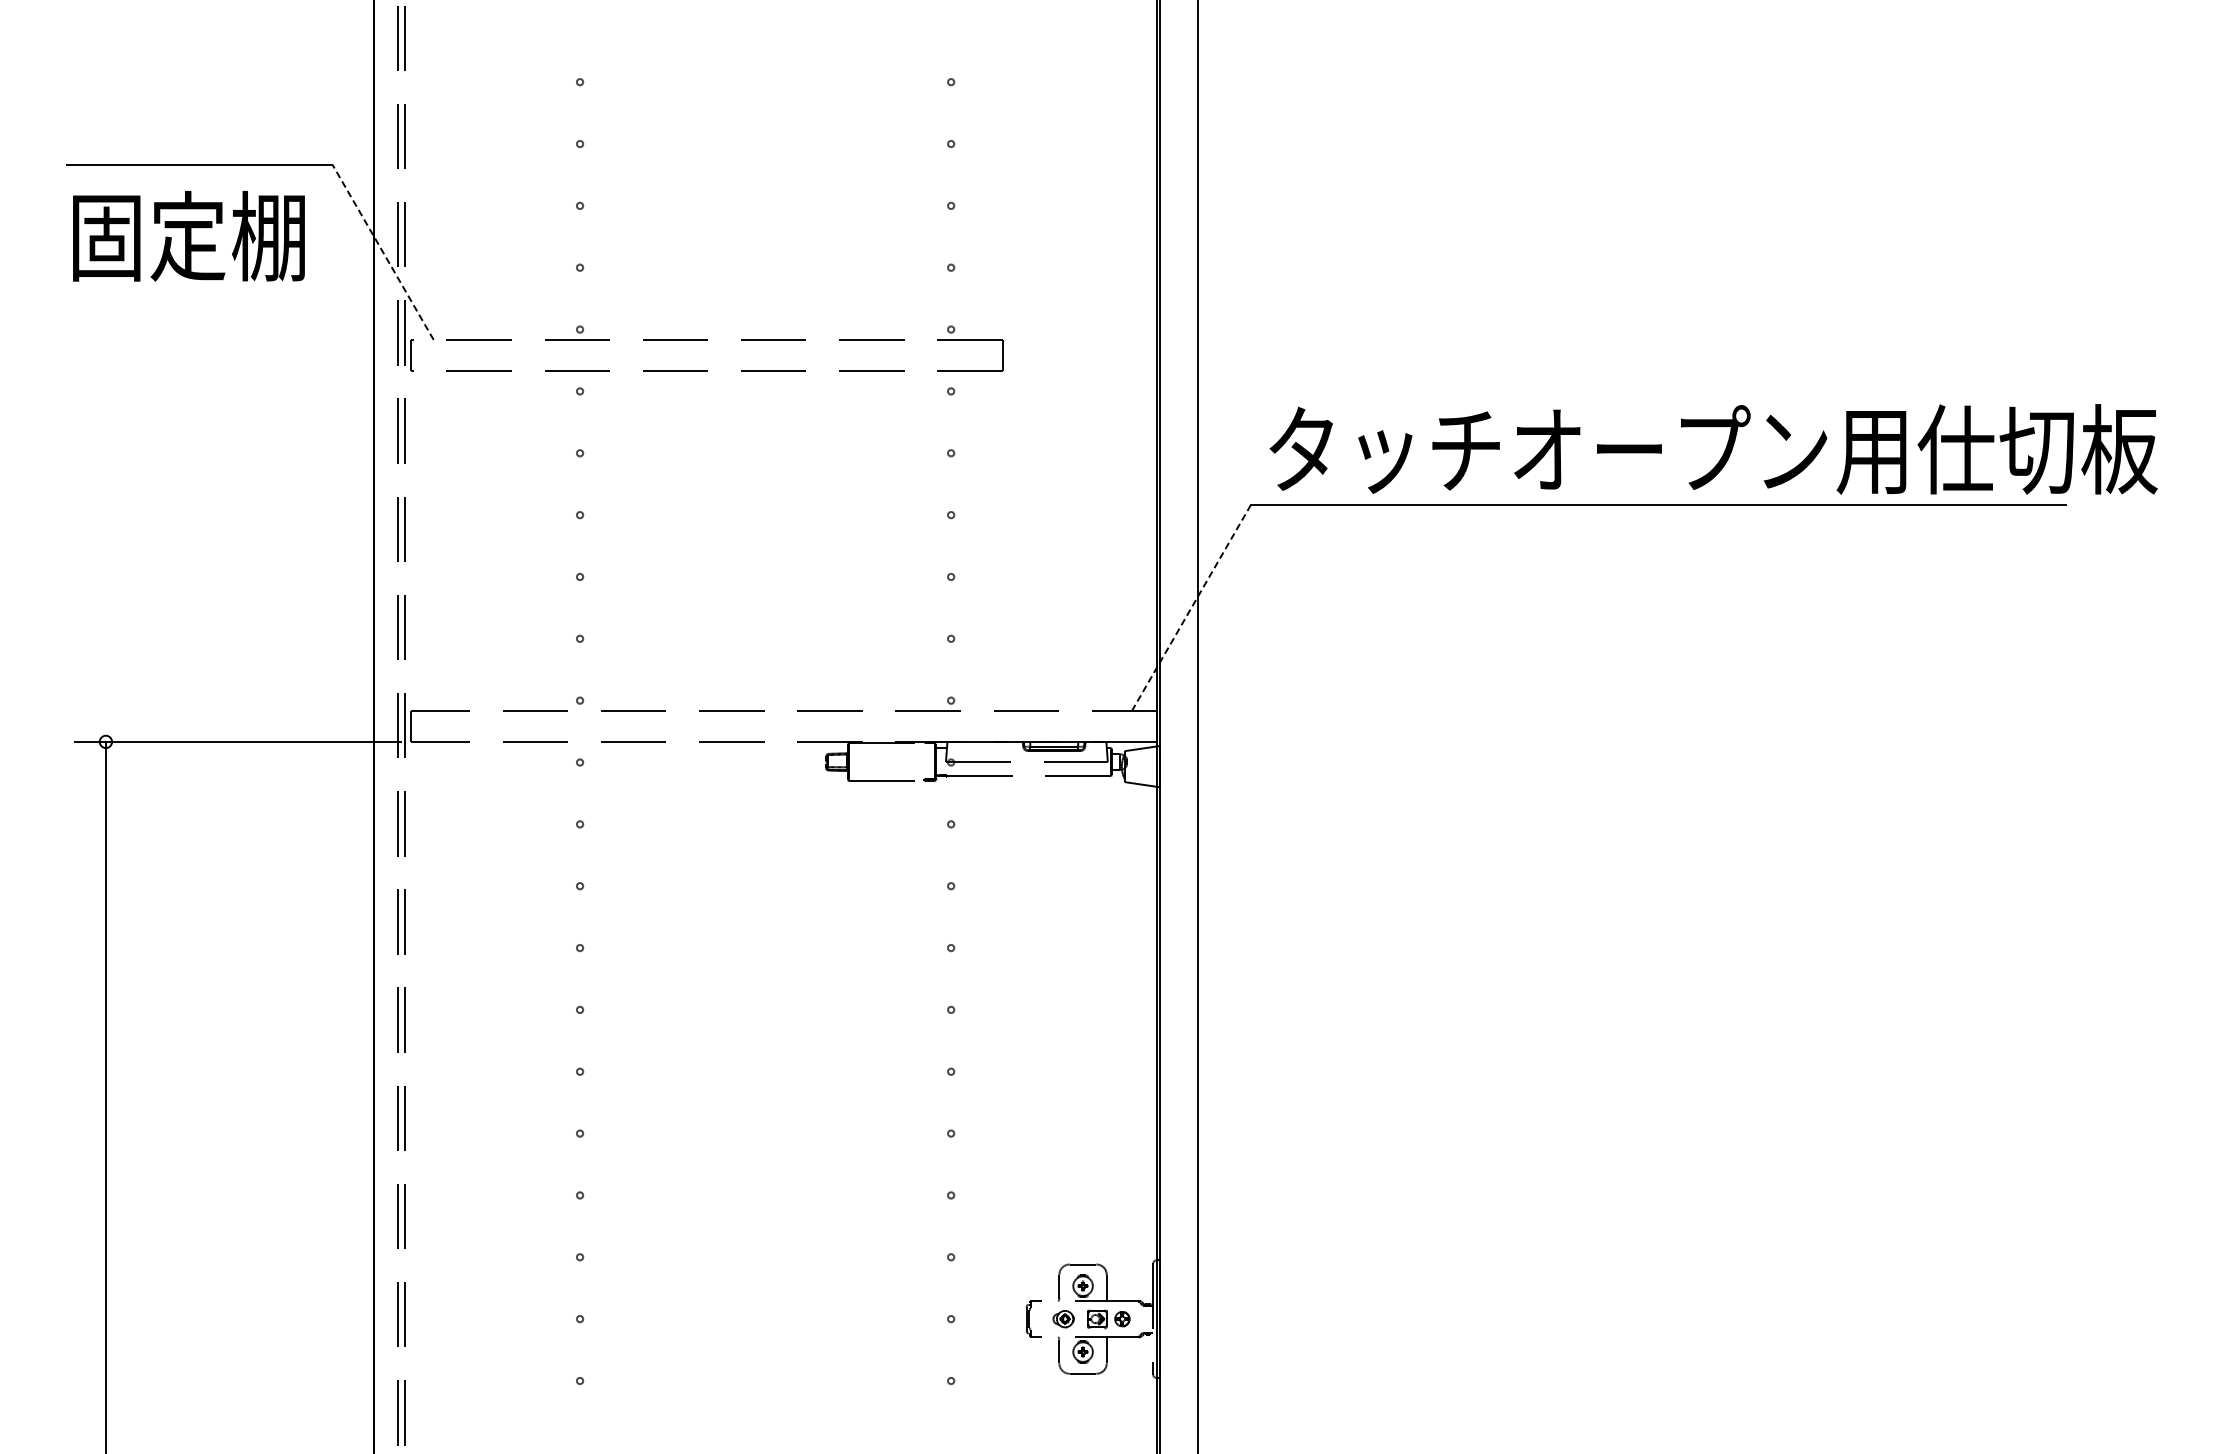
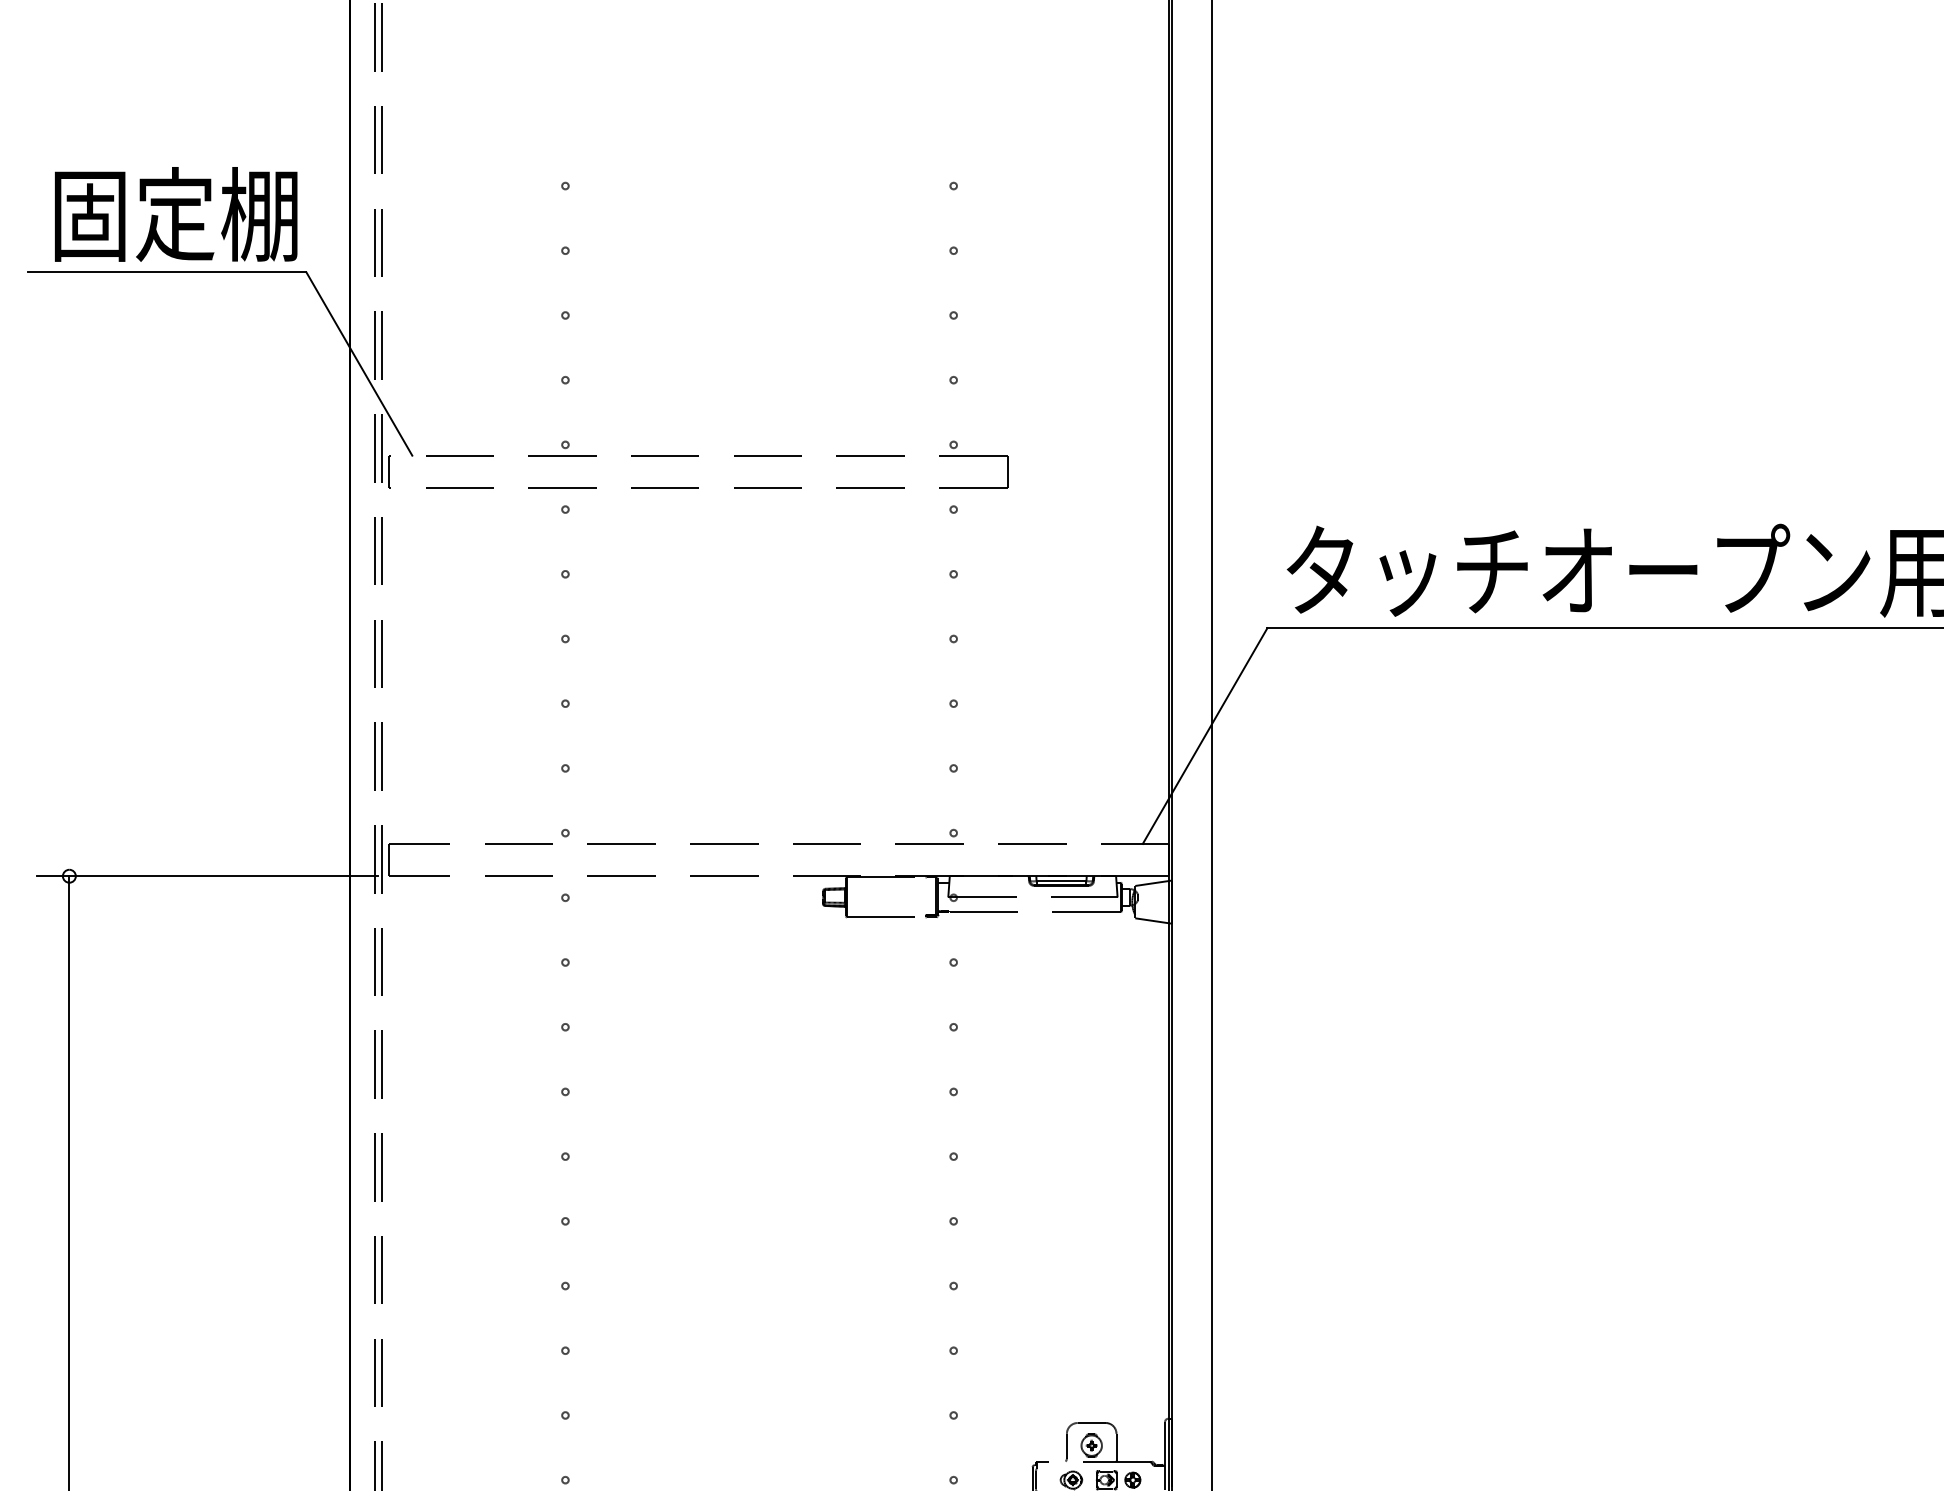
text: (188, 236) -> (175, 214), moved
line: (382, 251) -> (358, 363), dashed -> solid
line: (1191, 607) -> (1205, 735), dashed -> solid

